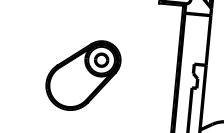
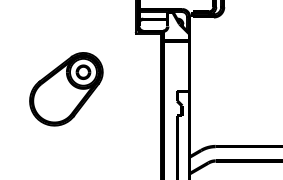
part: (83, 75) -> (66, 89), moved

